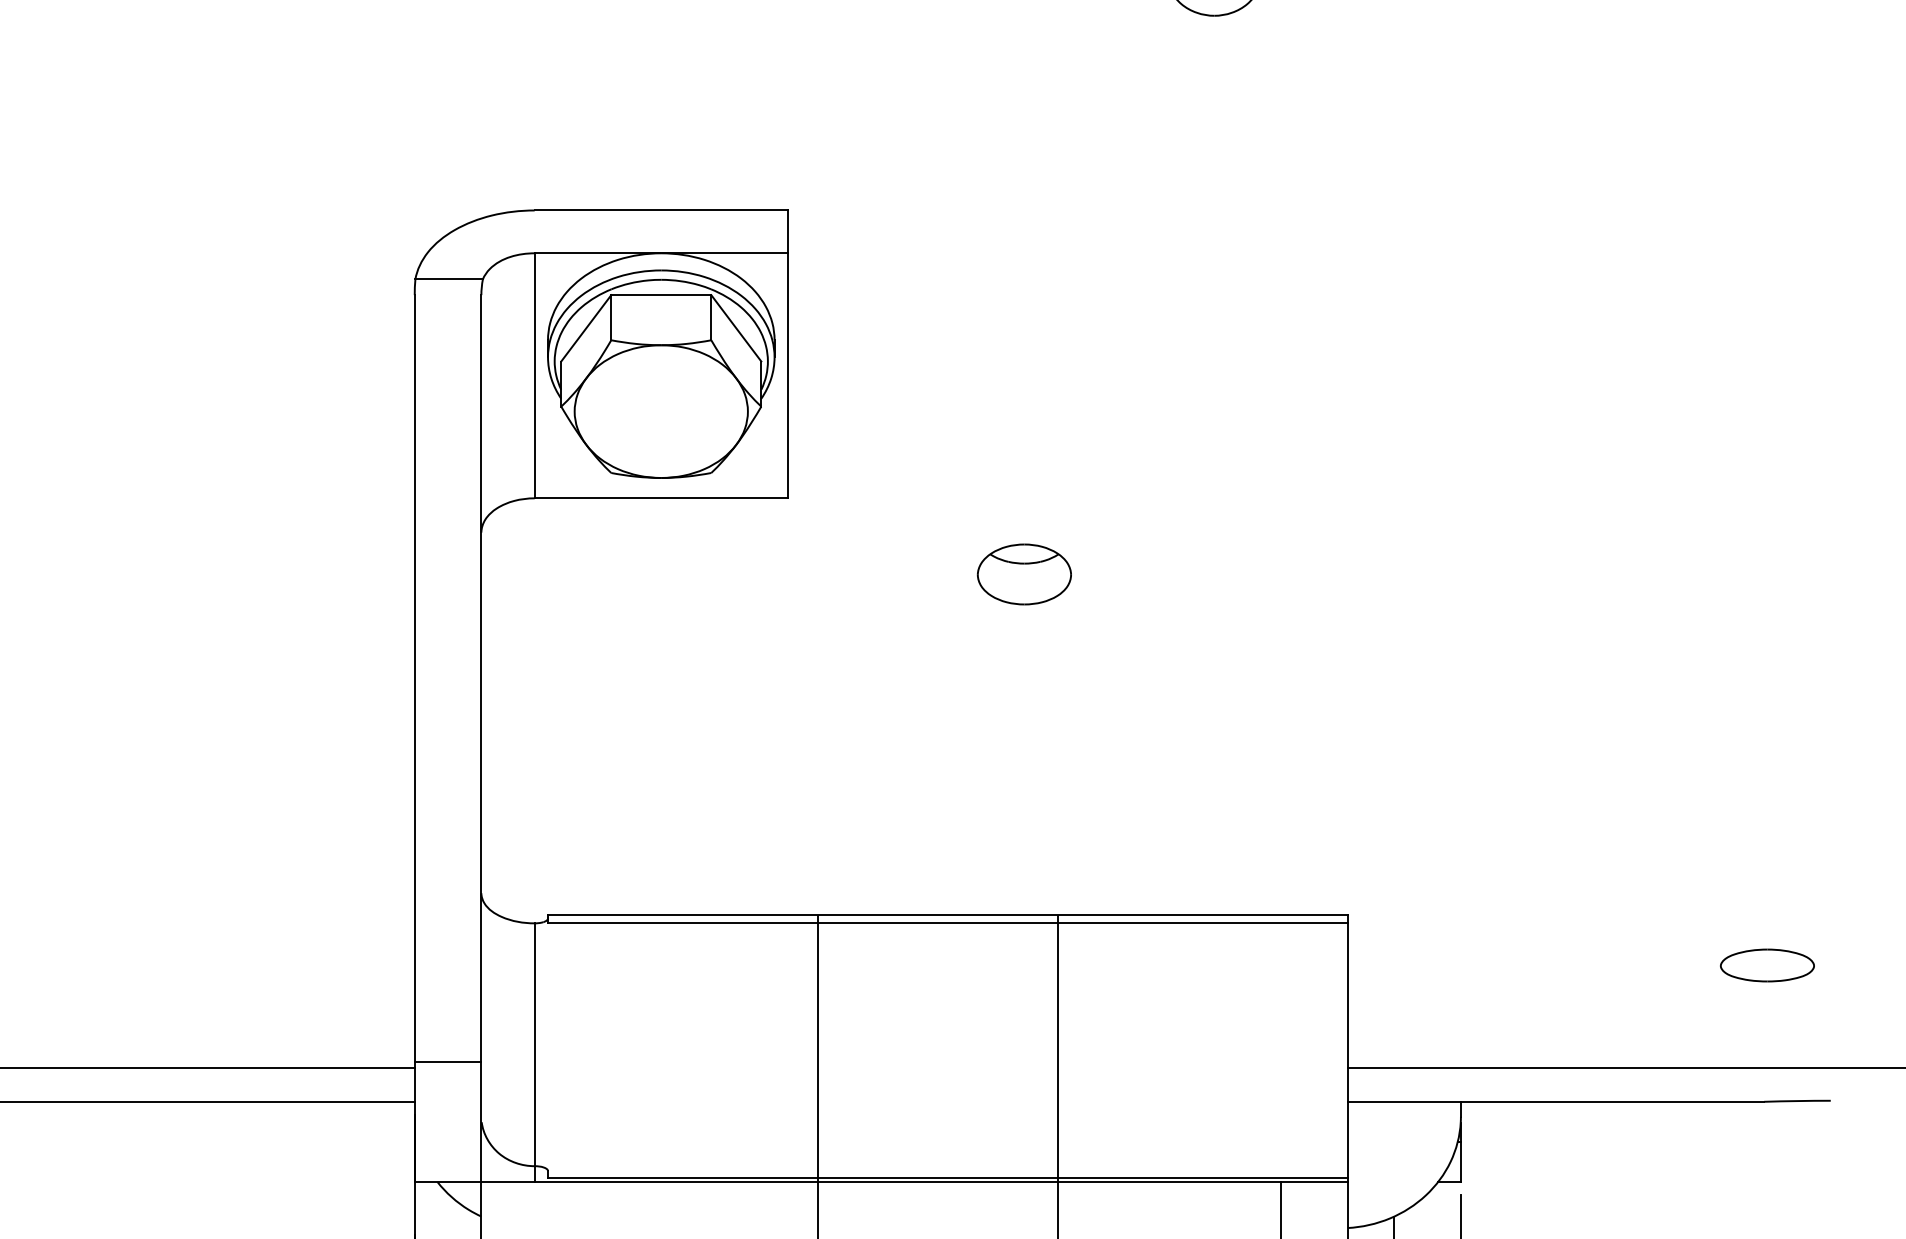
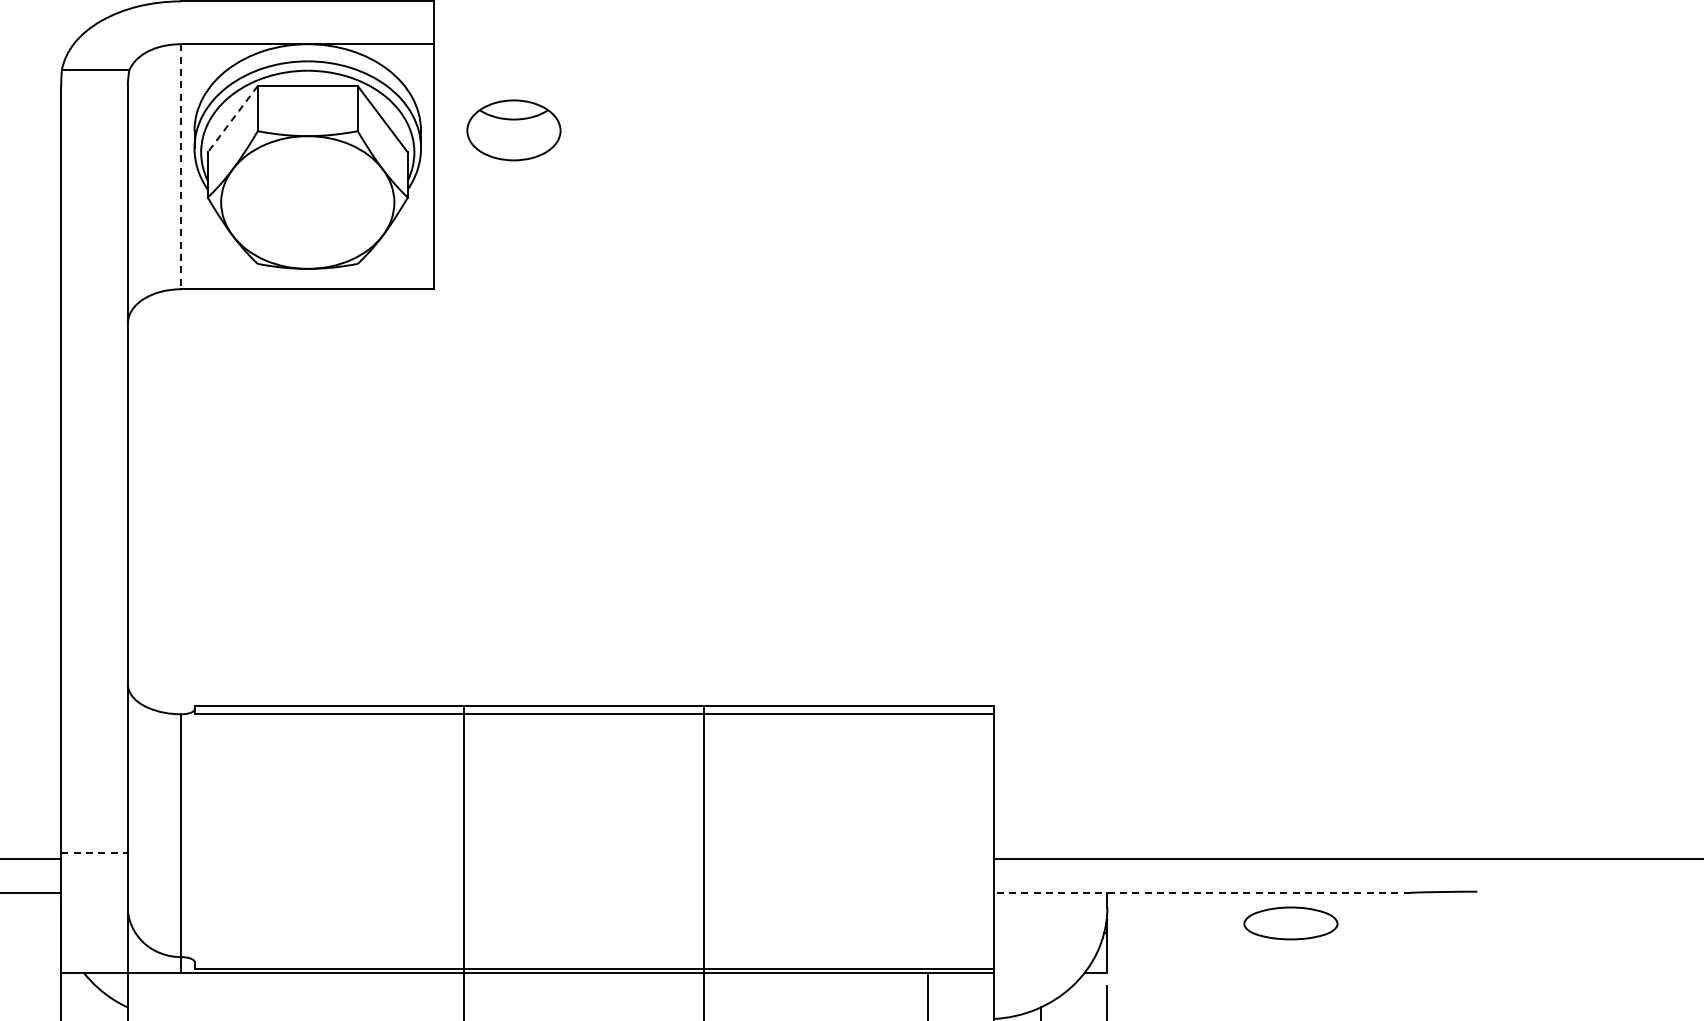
line: (586, 328) -> (232, 119), solid -> dashed
line: (534, 375) -> (180, 166), solid -> dashed
part: (1024, 574) -> (513, 130), moved
part: (1767, 965) -> (1290, 923), moved
line: (448, 1061) -> (94, 852), solid -> dashed
line: (1555, 1101) -> (1201, 892), solid -> dashed

